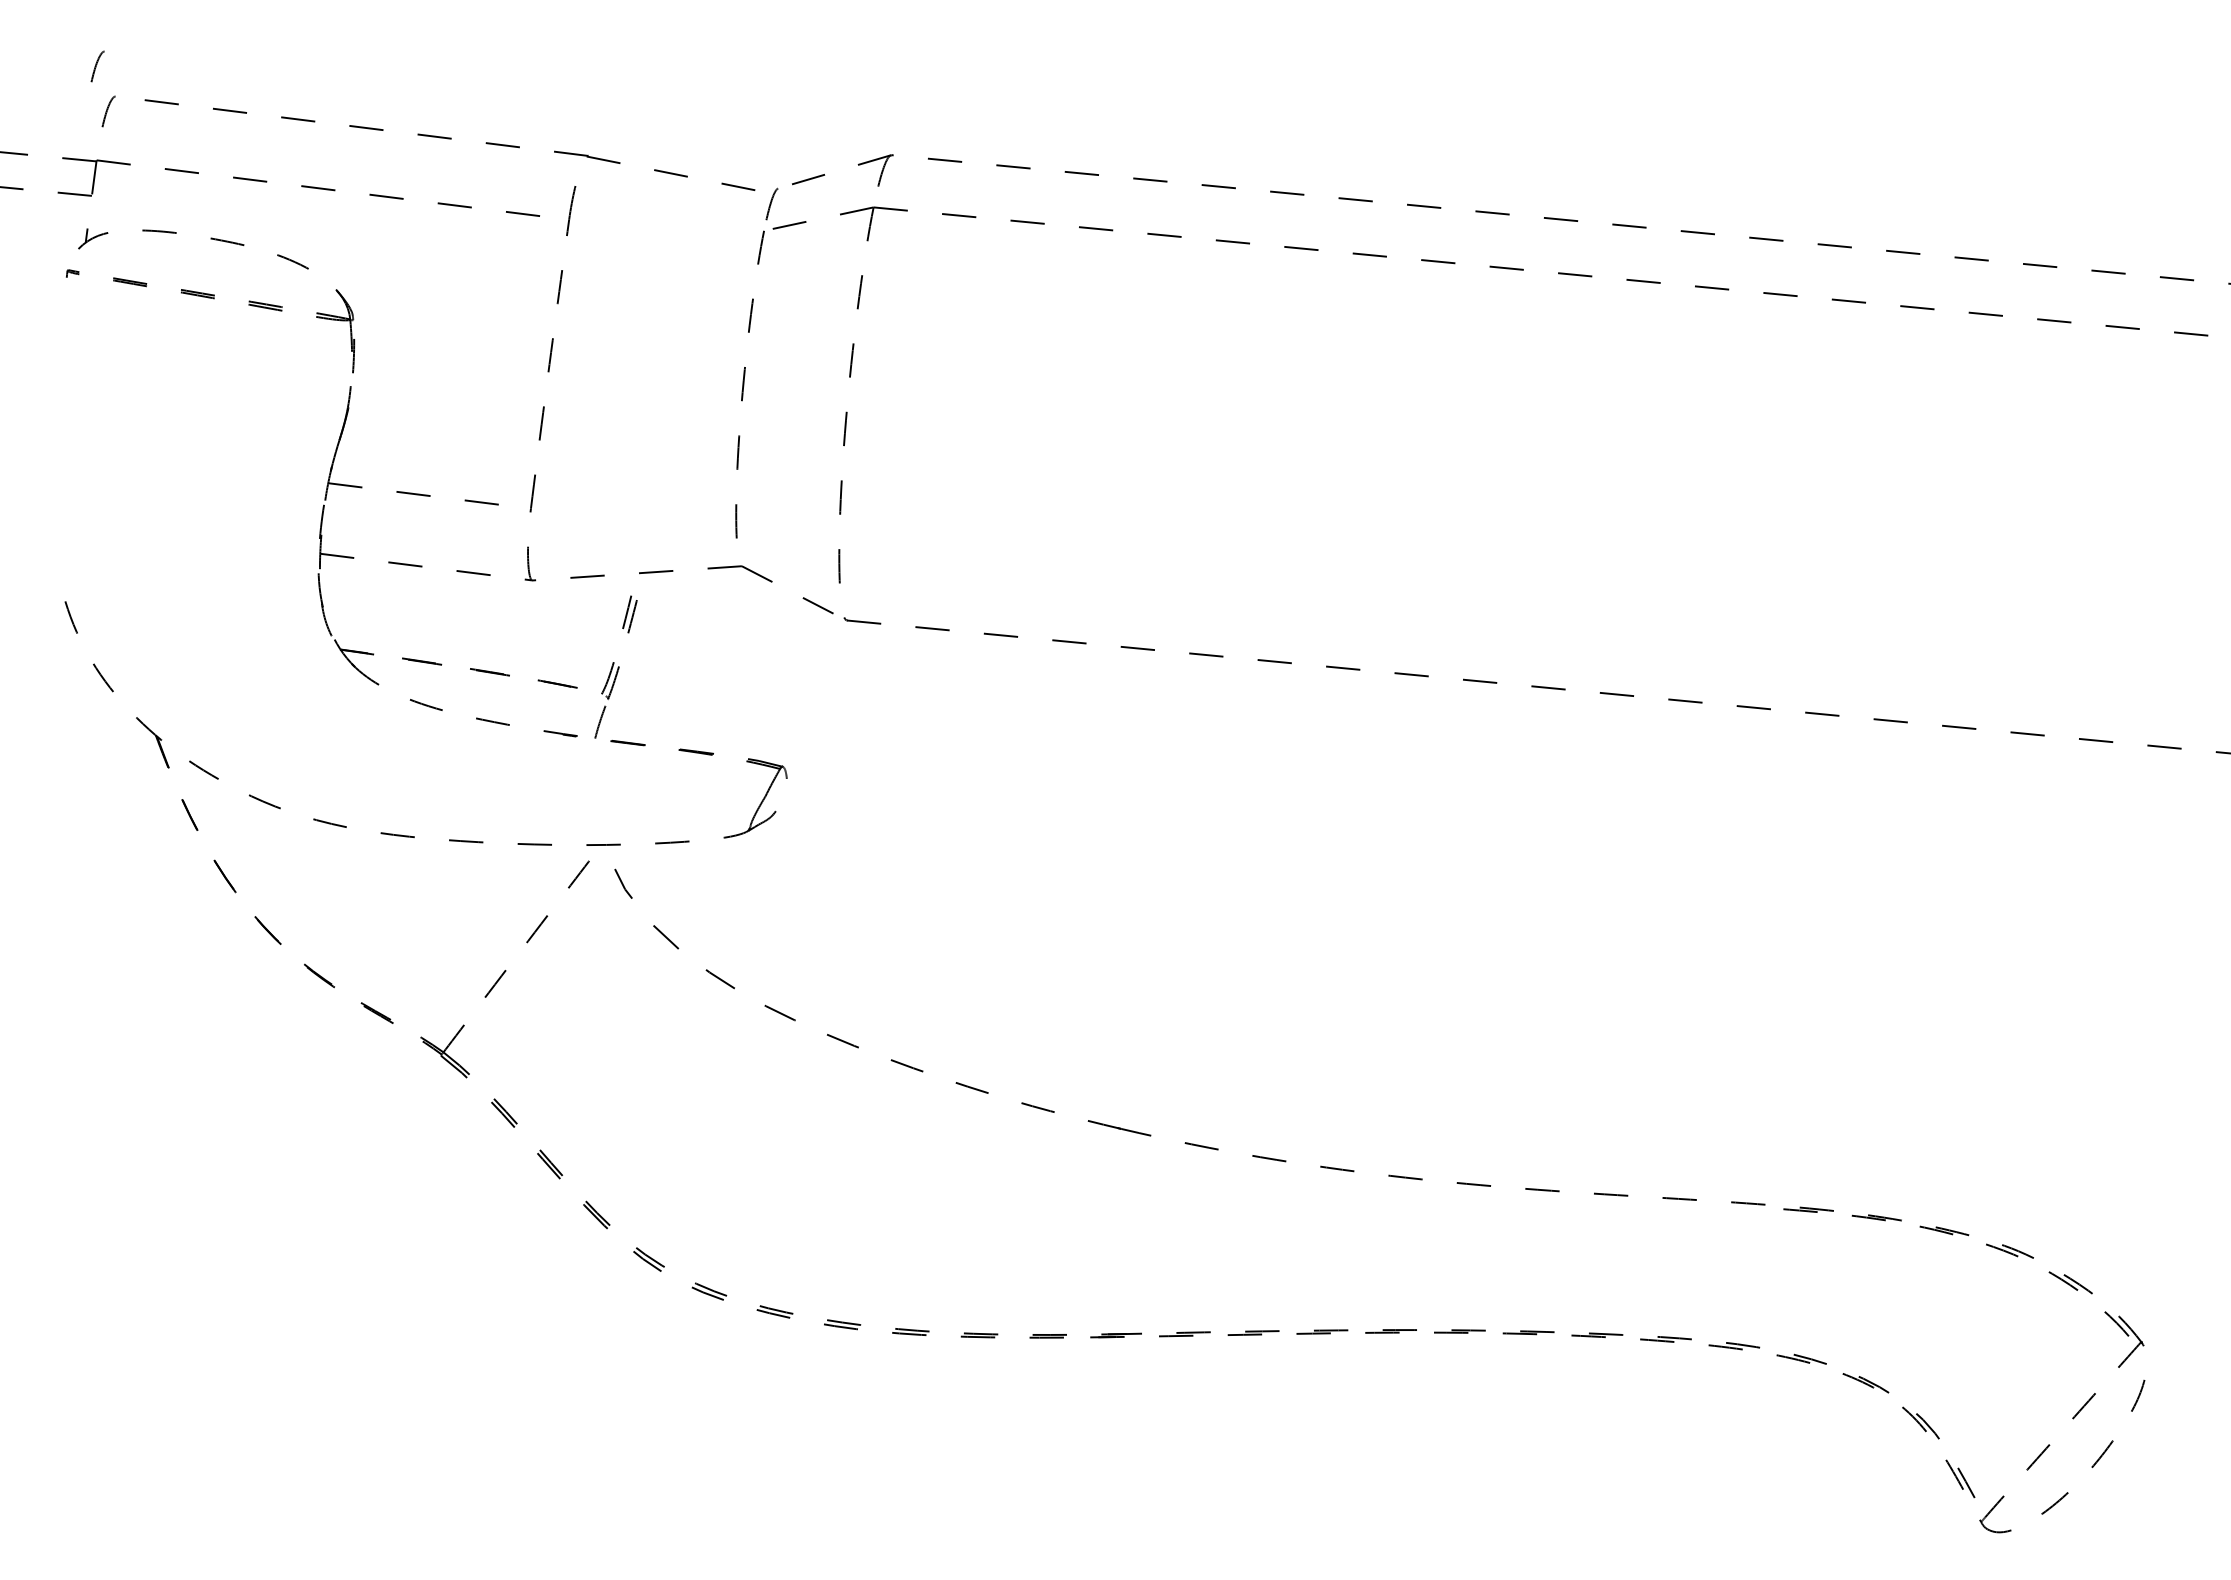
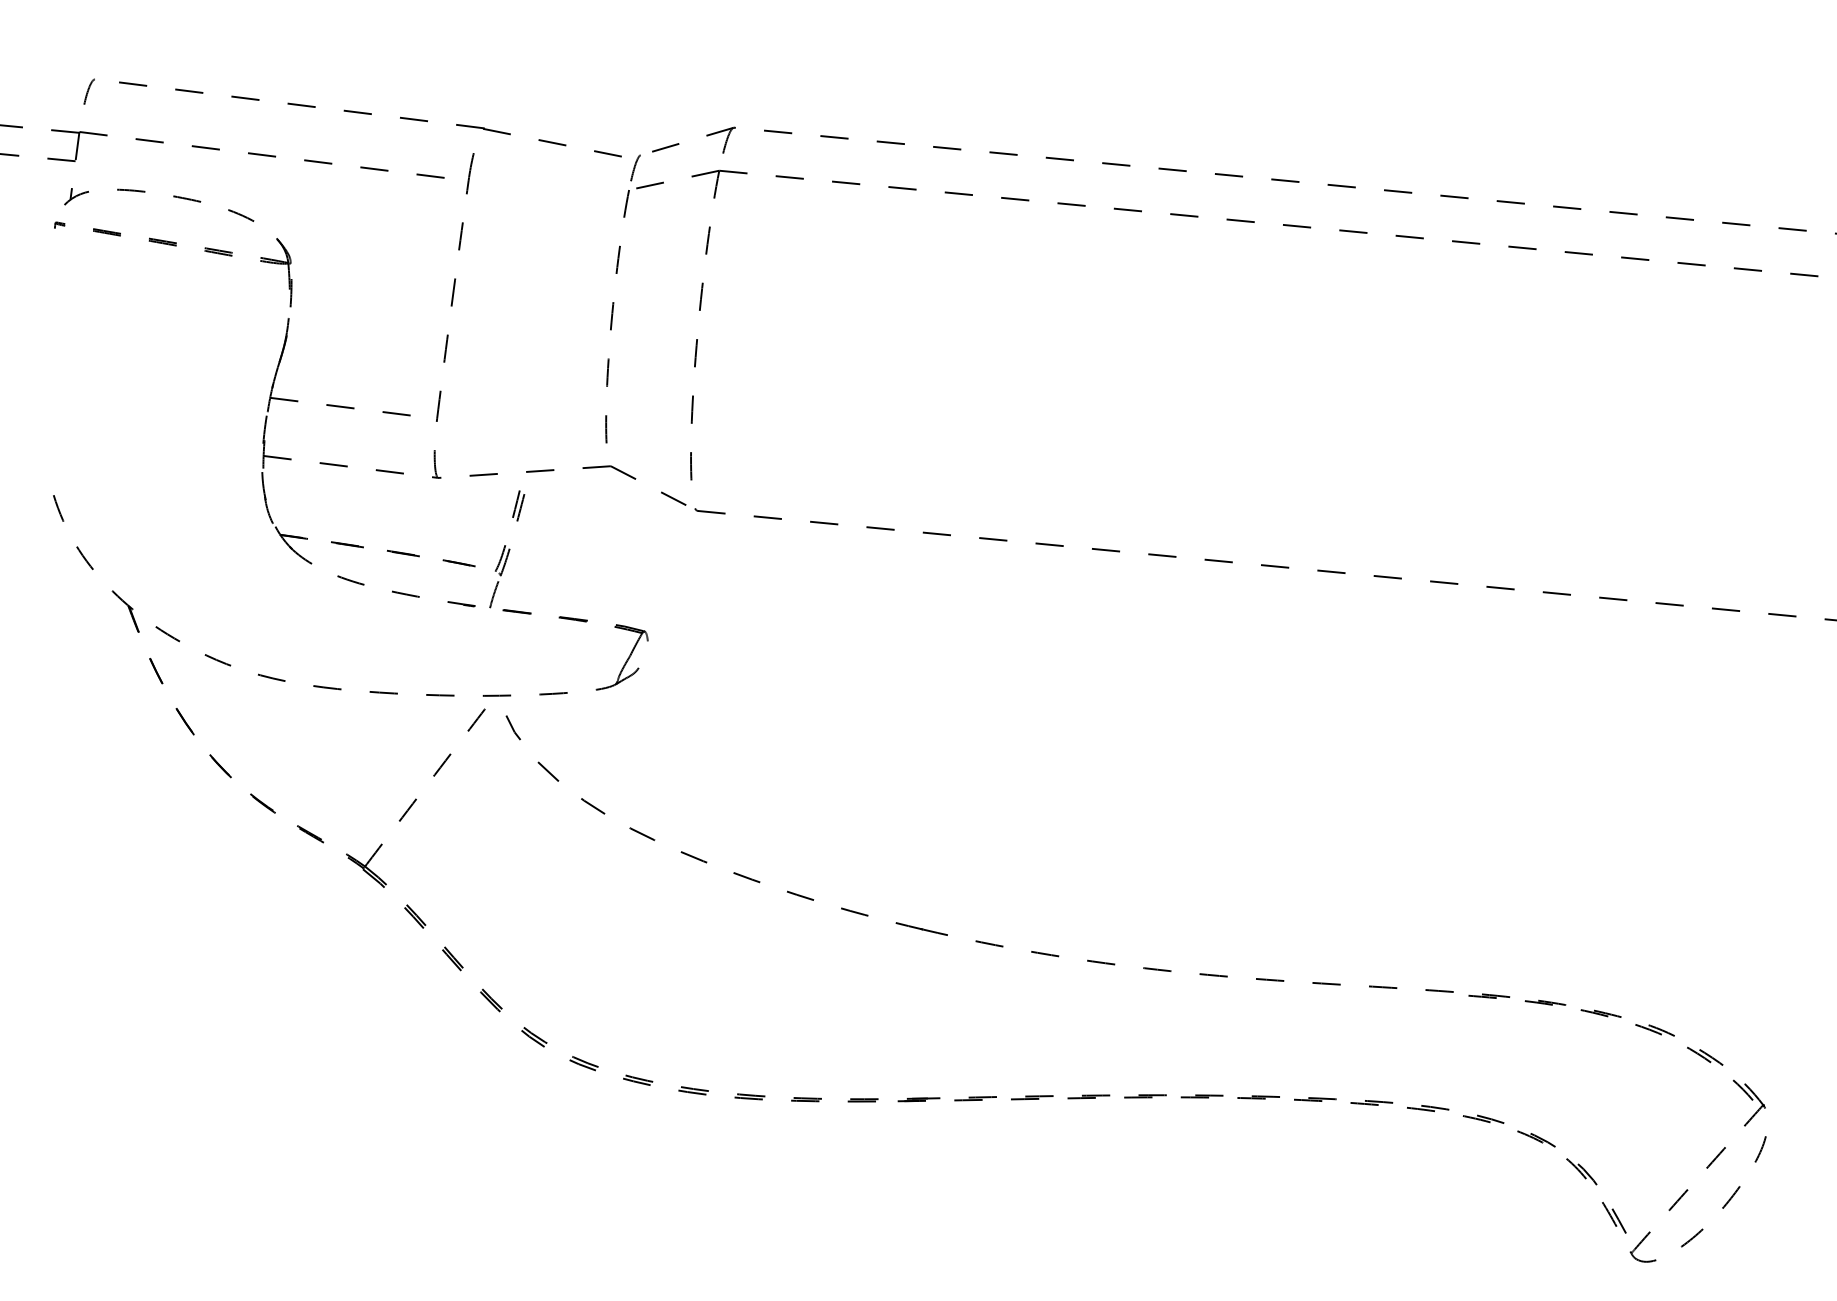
curve: (96, 66) -> (79, 54), removed

